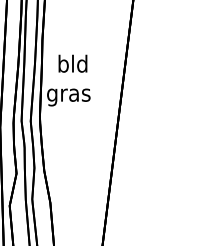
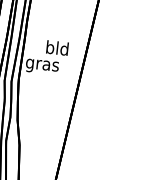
text: (72, 63) -> (57, 47), moved

